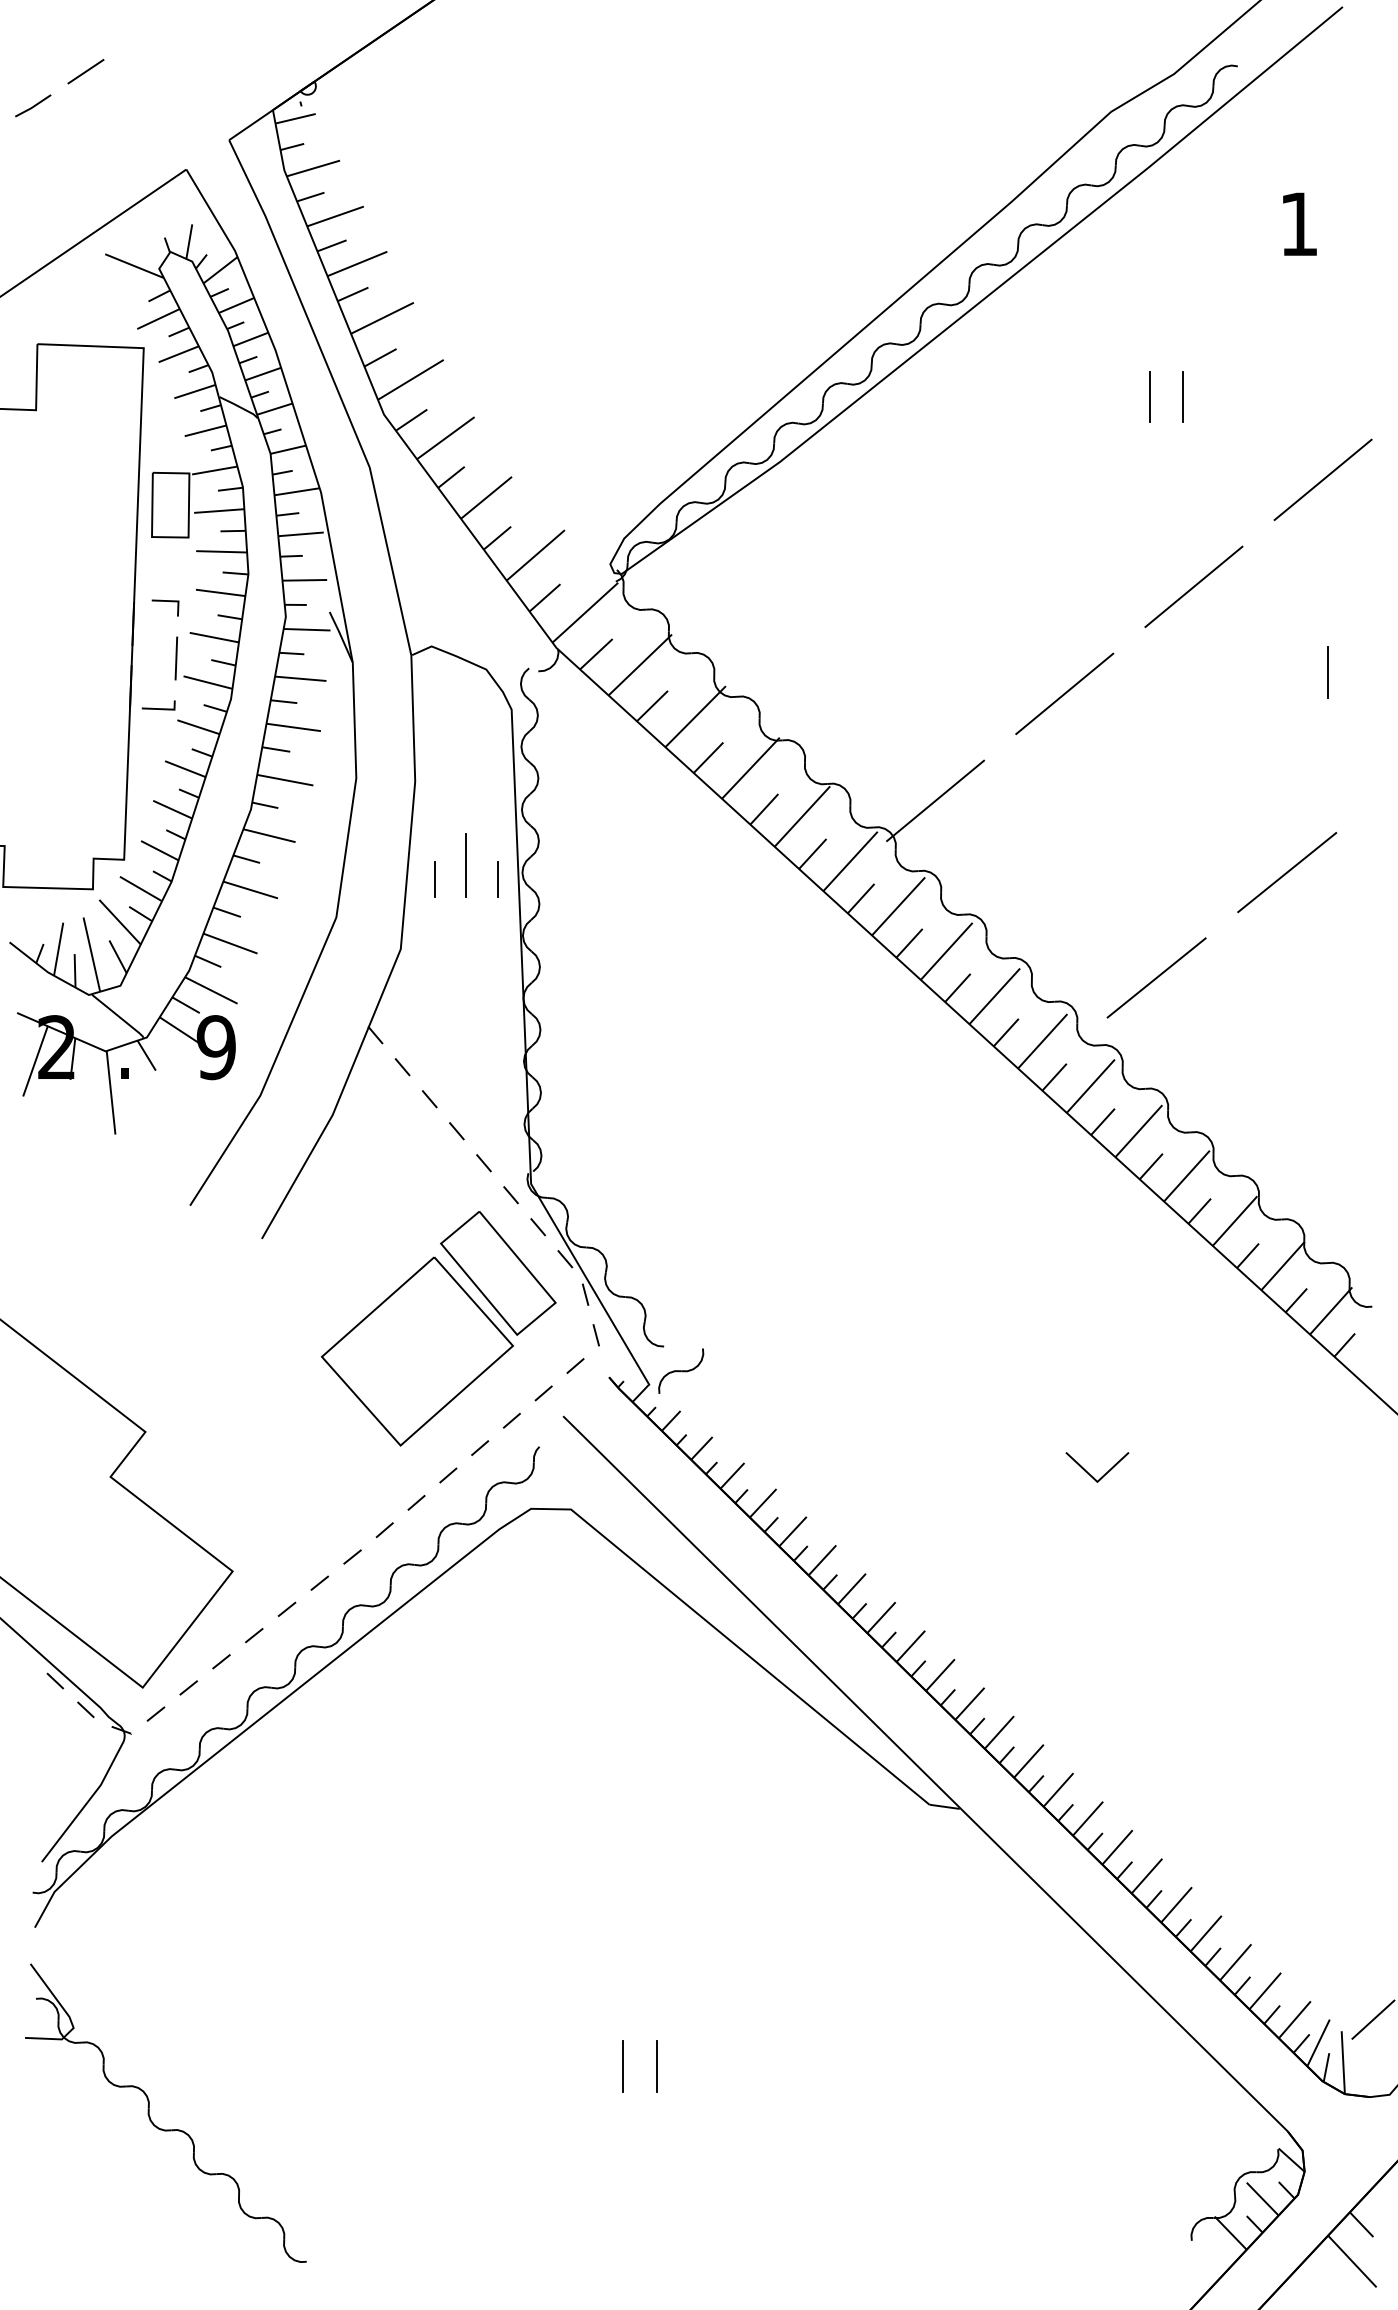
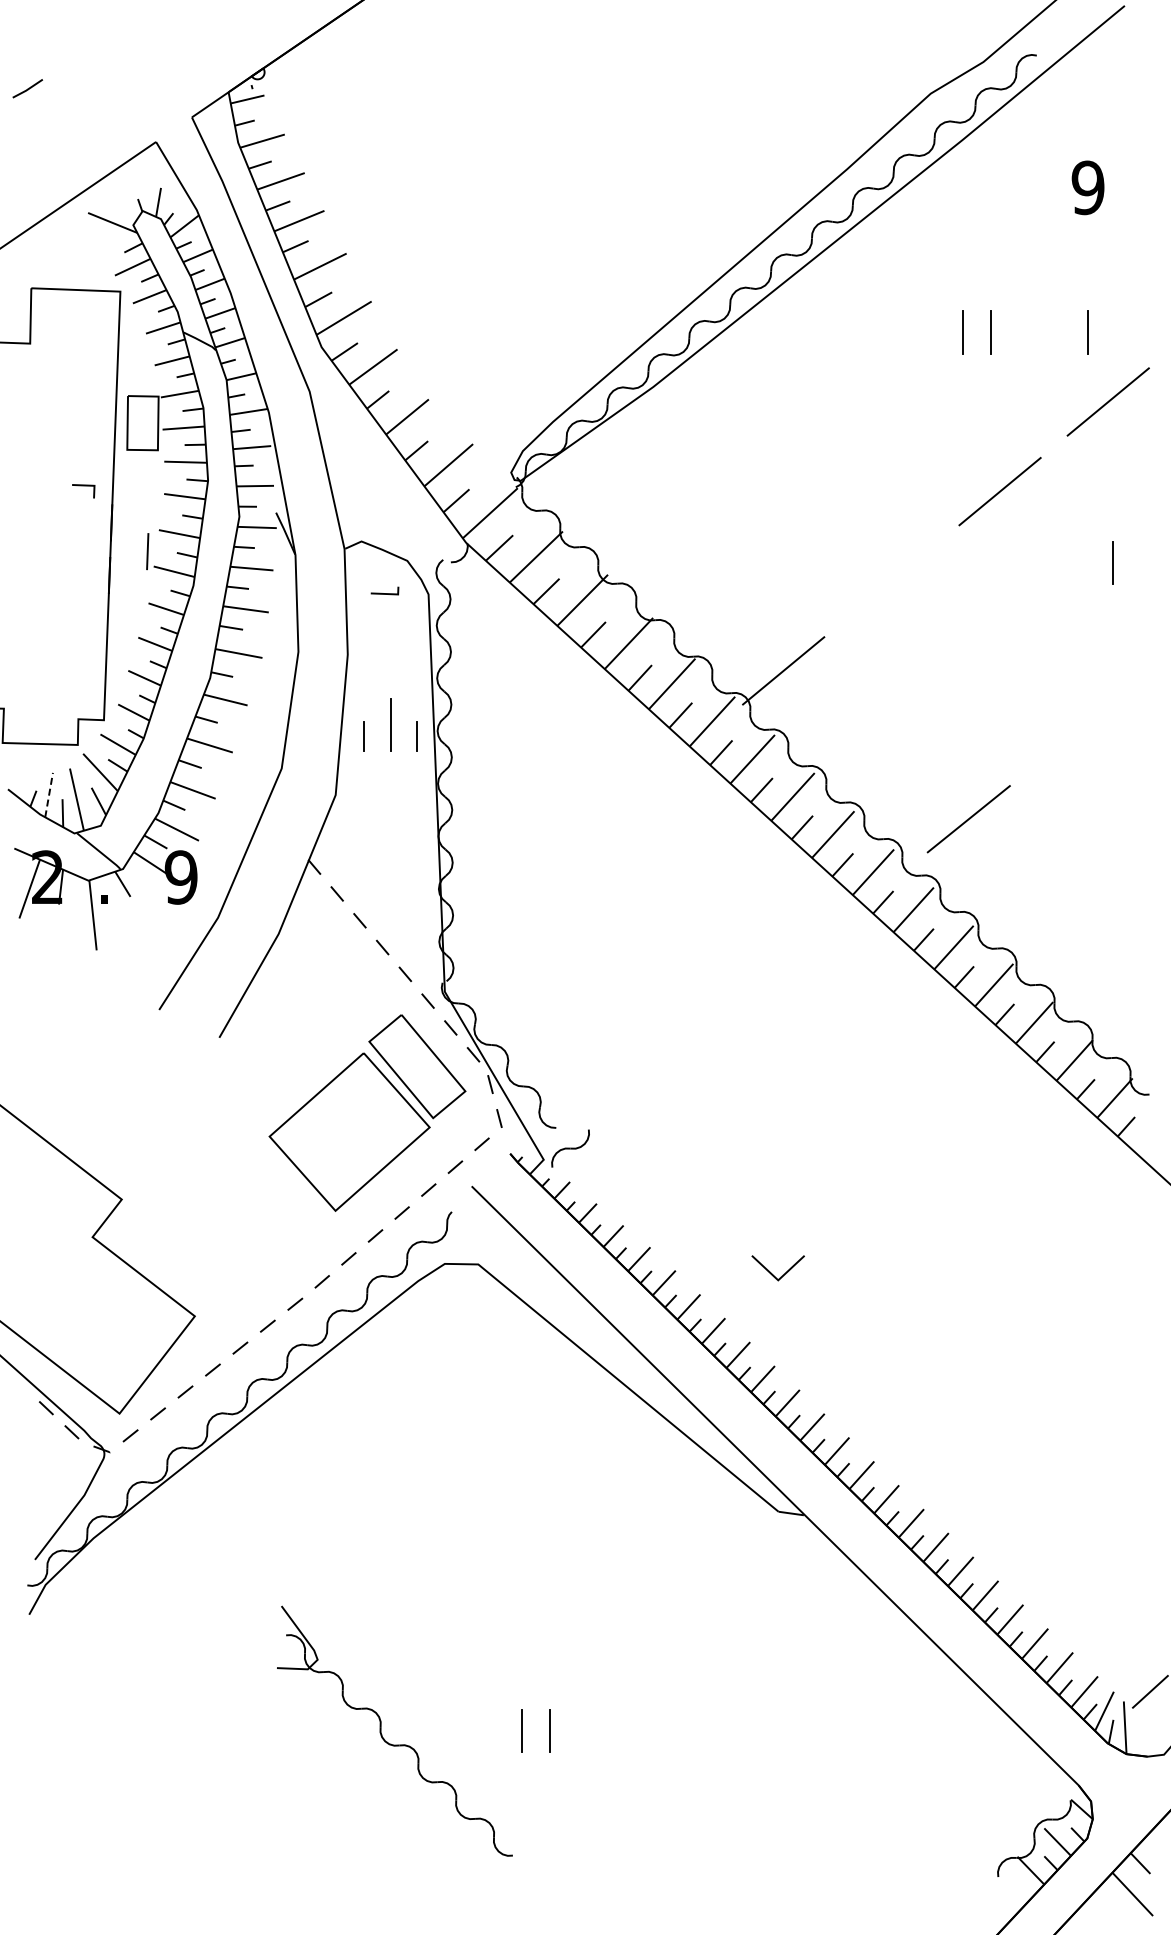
line: (85, 71) -> (71, 59), removed
text: (1298, 223) -> (1087, 187), 1 -> 9
line: (1298, 396) -> (1087, 332), added
line: (165, 602) -> (83, 486), moved
line: (1064, 692) -> (891, 580), removed
line: (158, 708) -> (384, 593), moved
line: (1287, 872) -> (1078, 730), removed
line: (59, 949) -> (49, 795), solid -> dashed
line: (1090, 1473) -> (772, 1273), moved
part: (151, 2117) -> (382, 1734), moved

